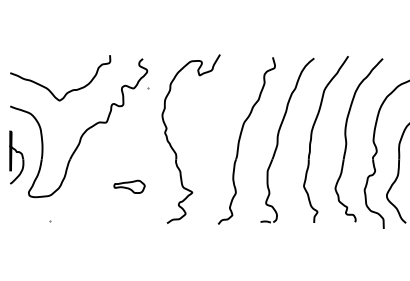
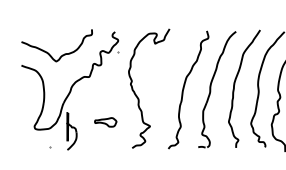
part: (16, 157) -> (71, 131), moved

